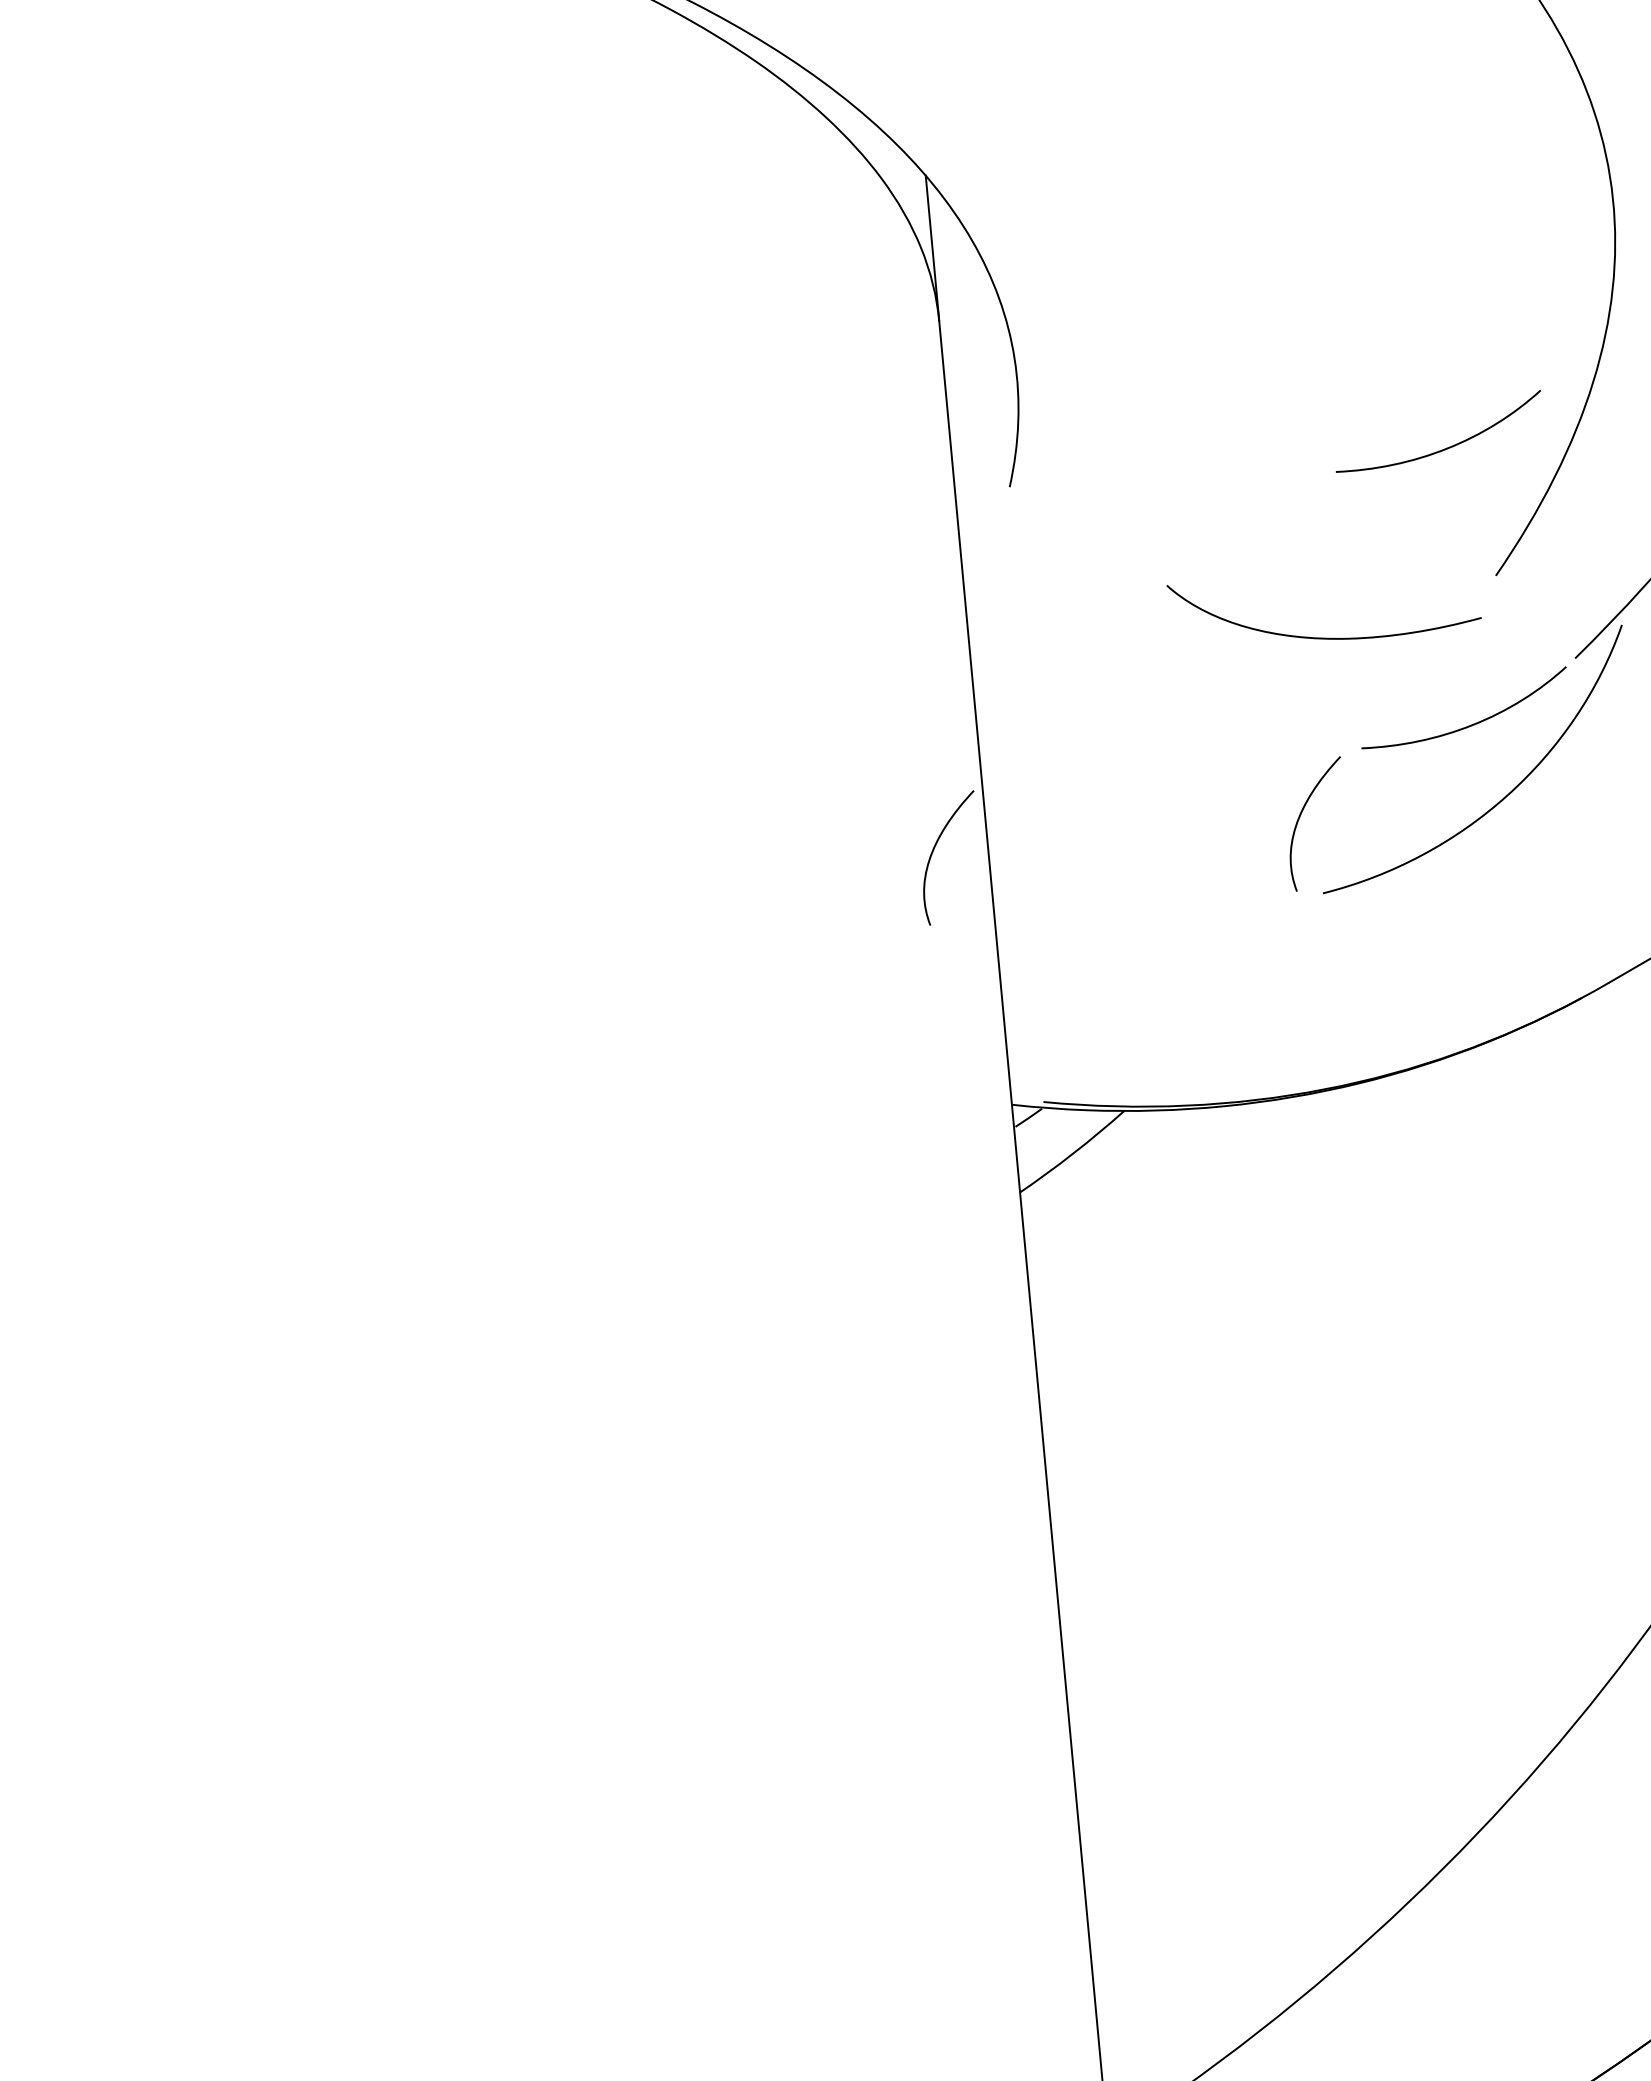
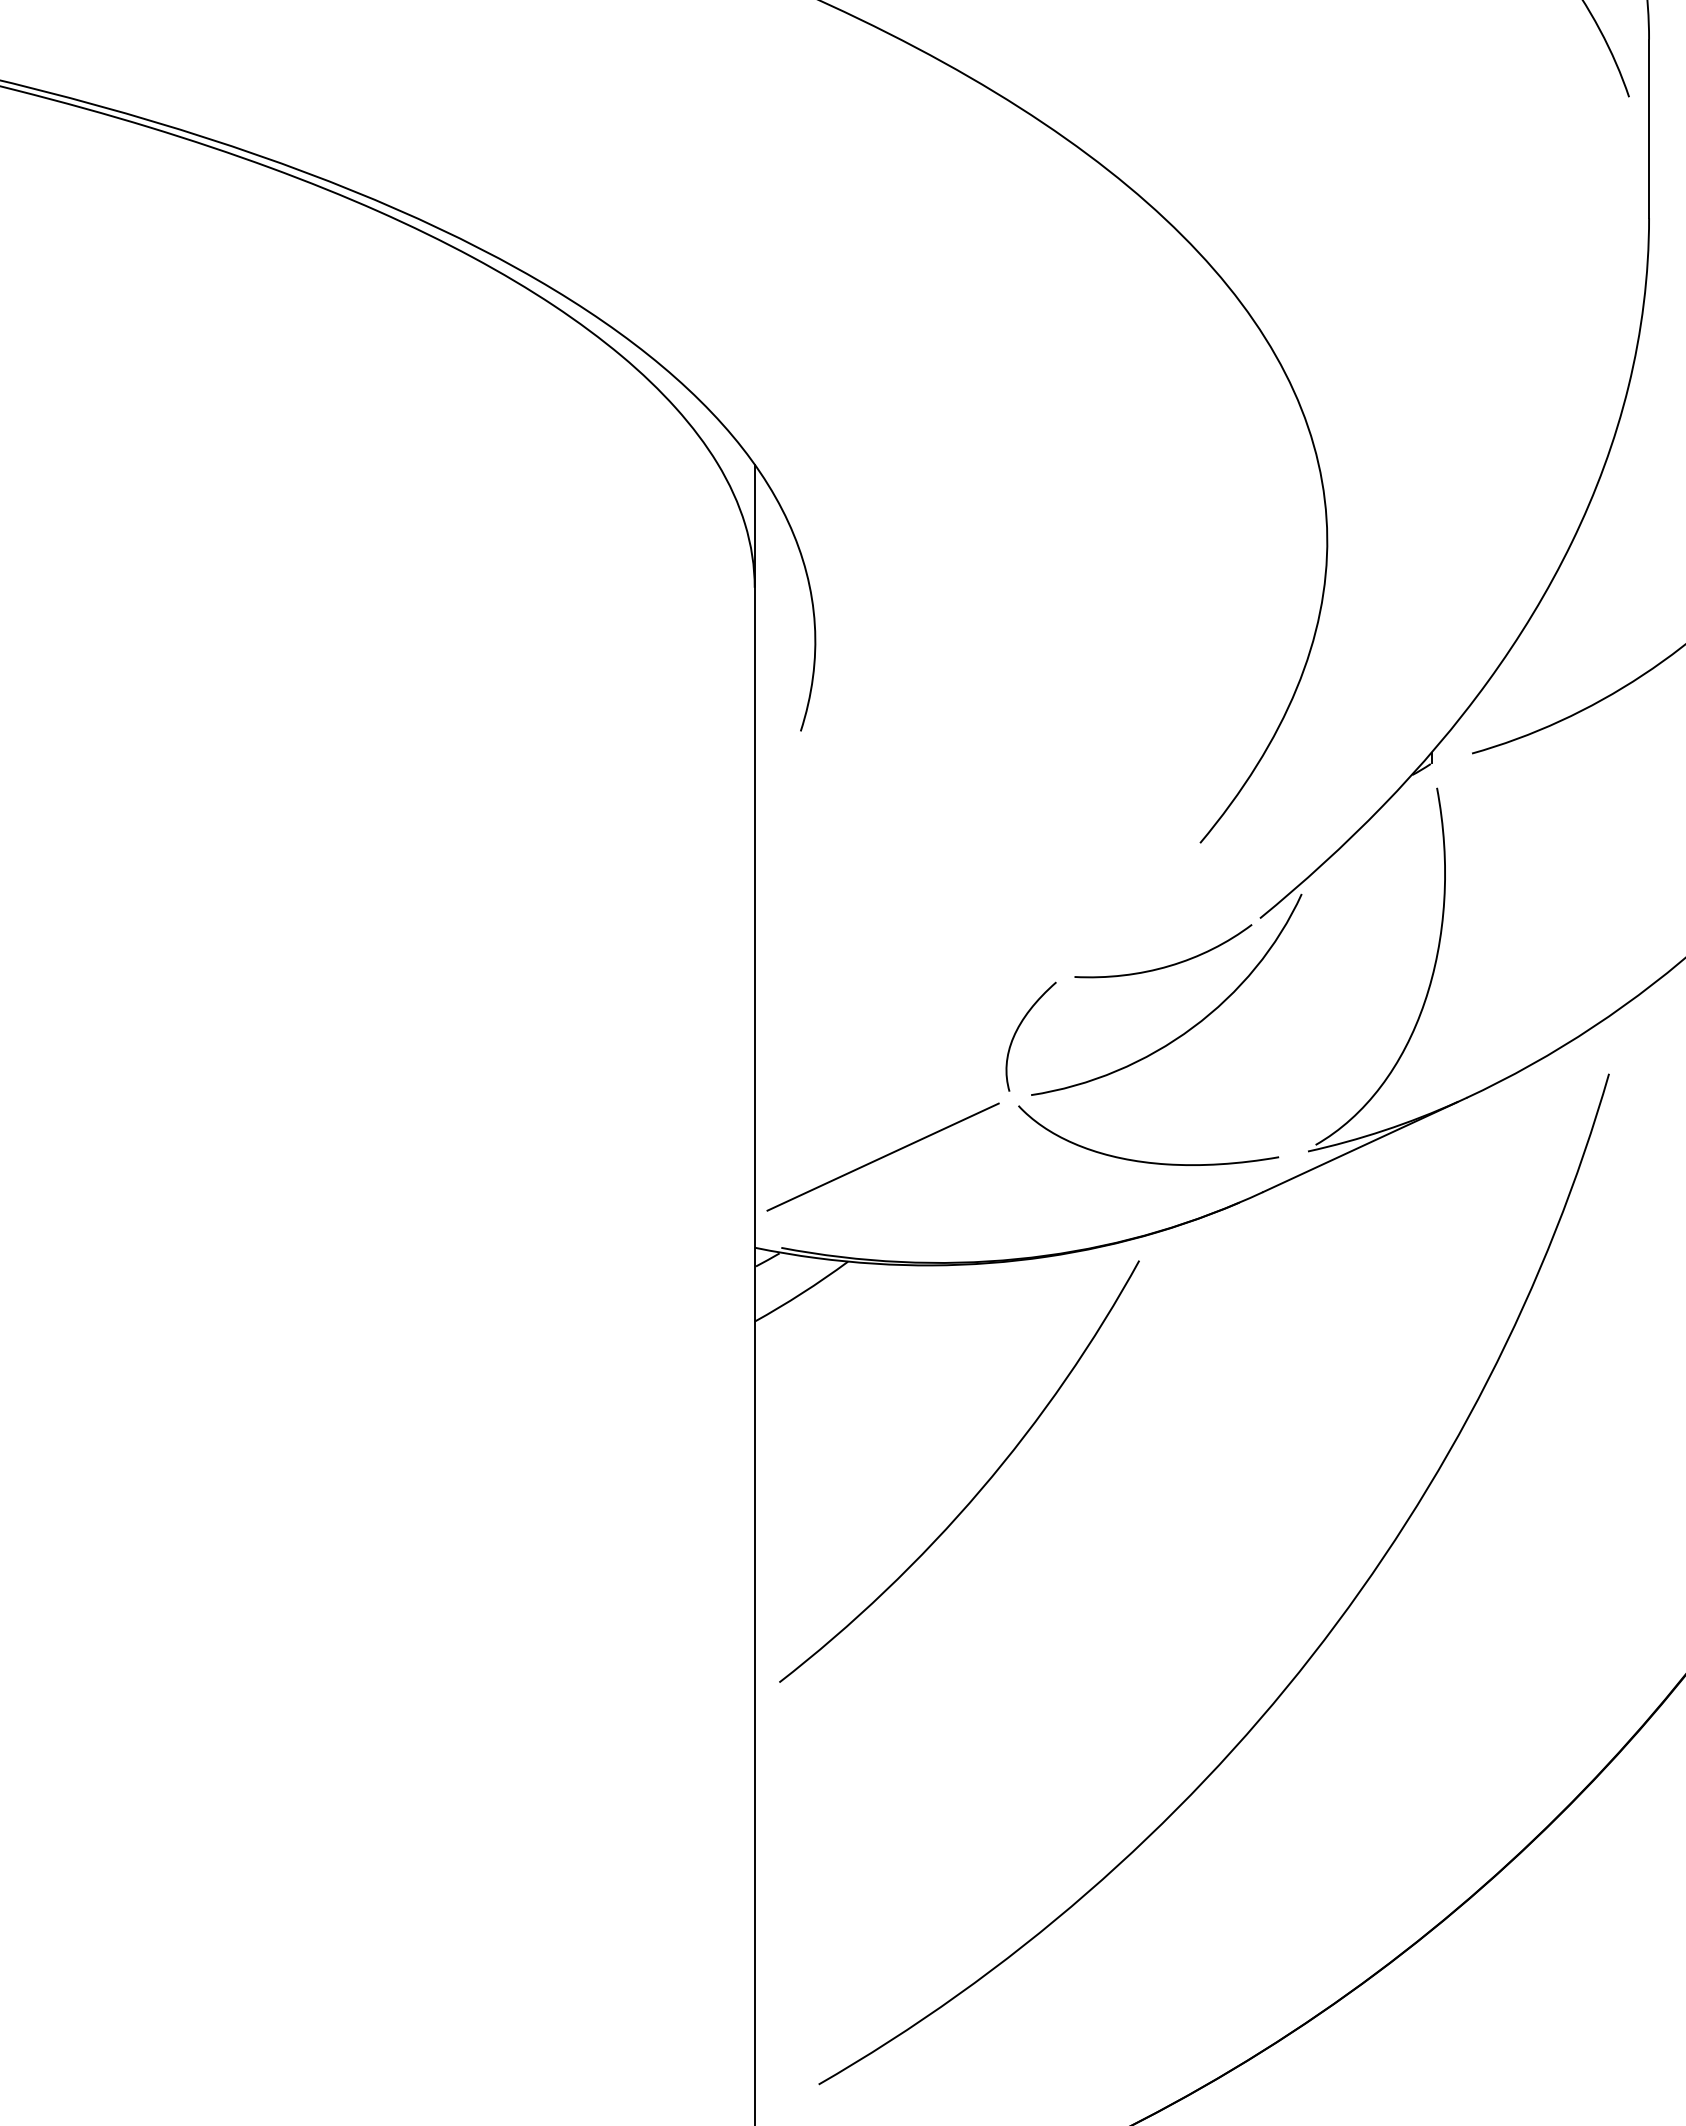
curve: (1444, 448) -> (1167, 732), removed
curve: (1318, 636) -> (1141, 1160), moved
curve: (934, 850) -> (709, 1029), removed
line: (1153, 982) -> (882, 1156), added
curve: (1305, 1366) -> (979, 1489), added

